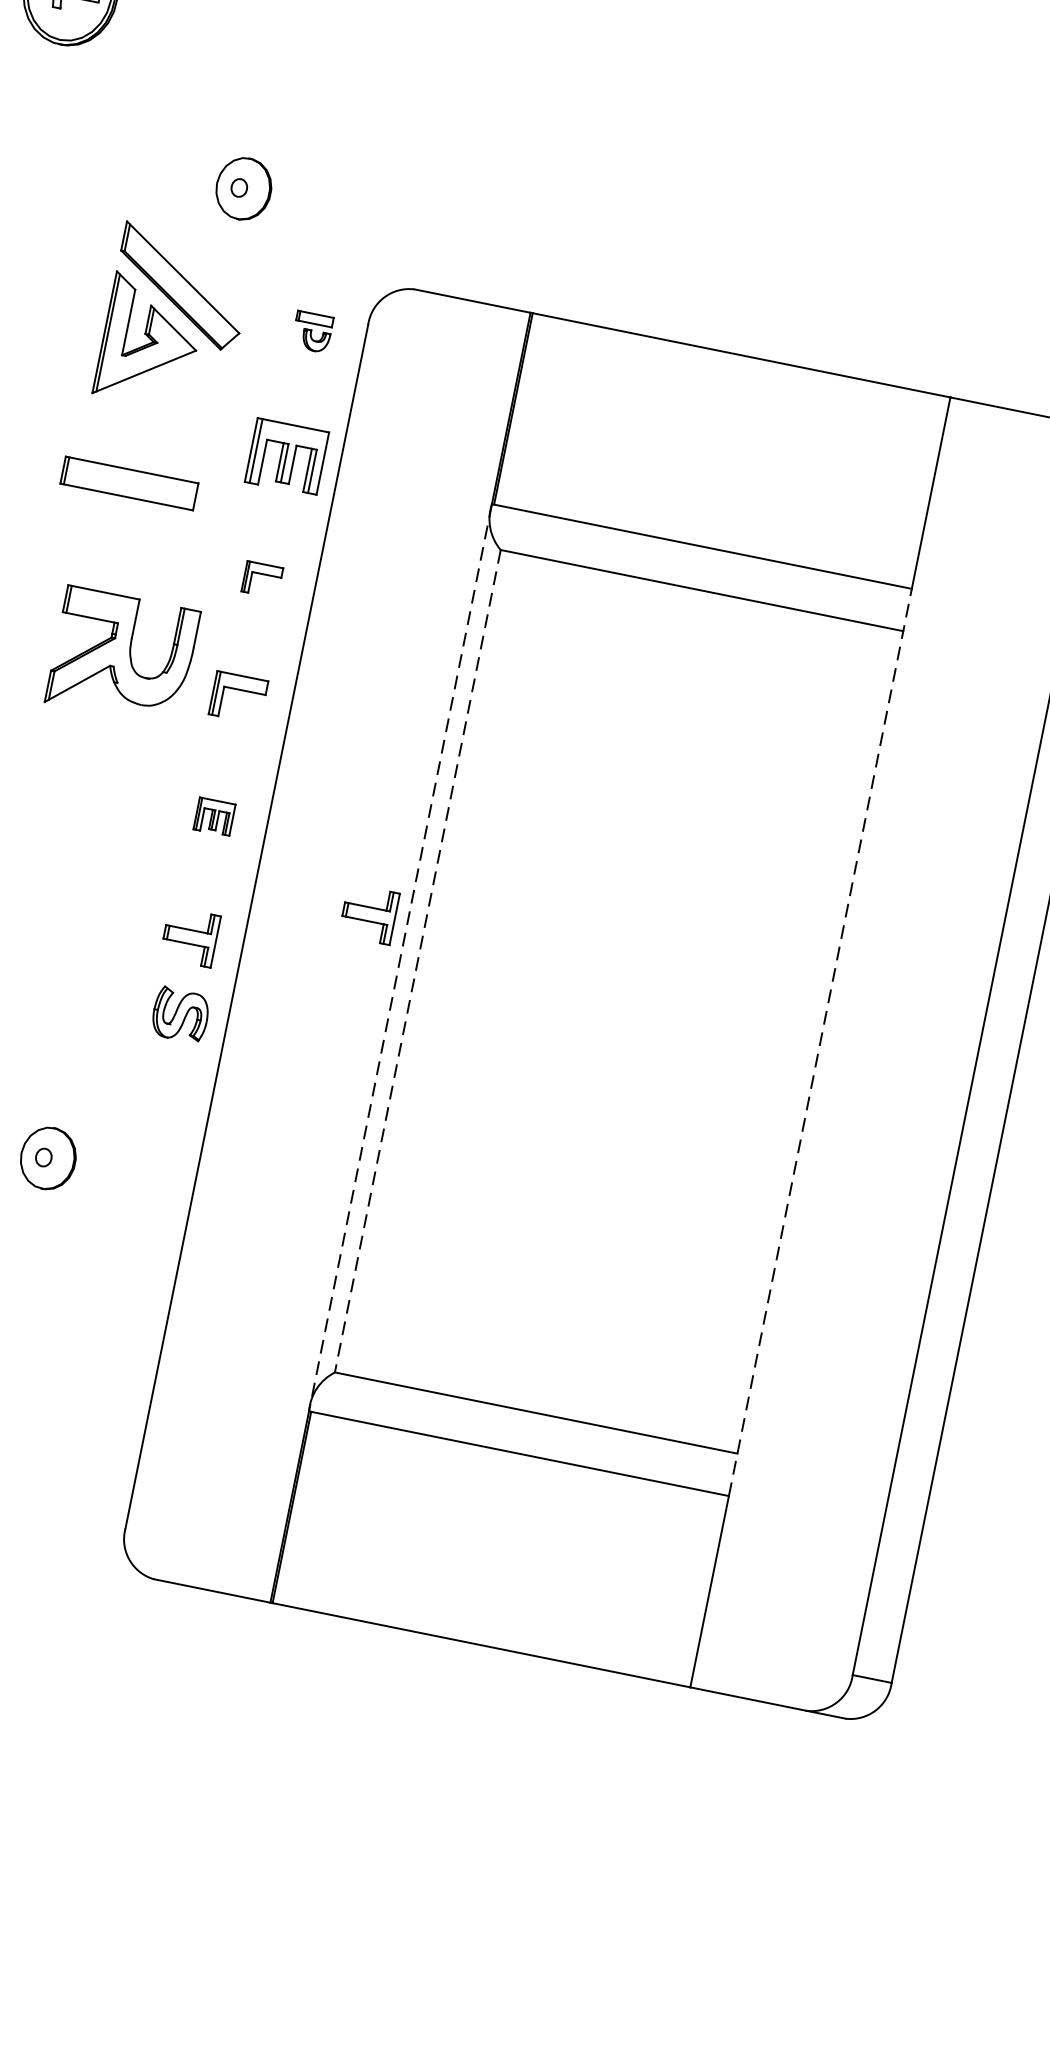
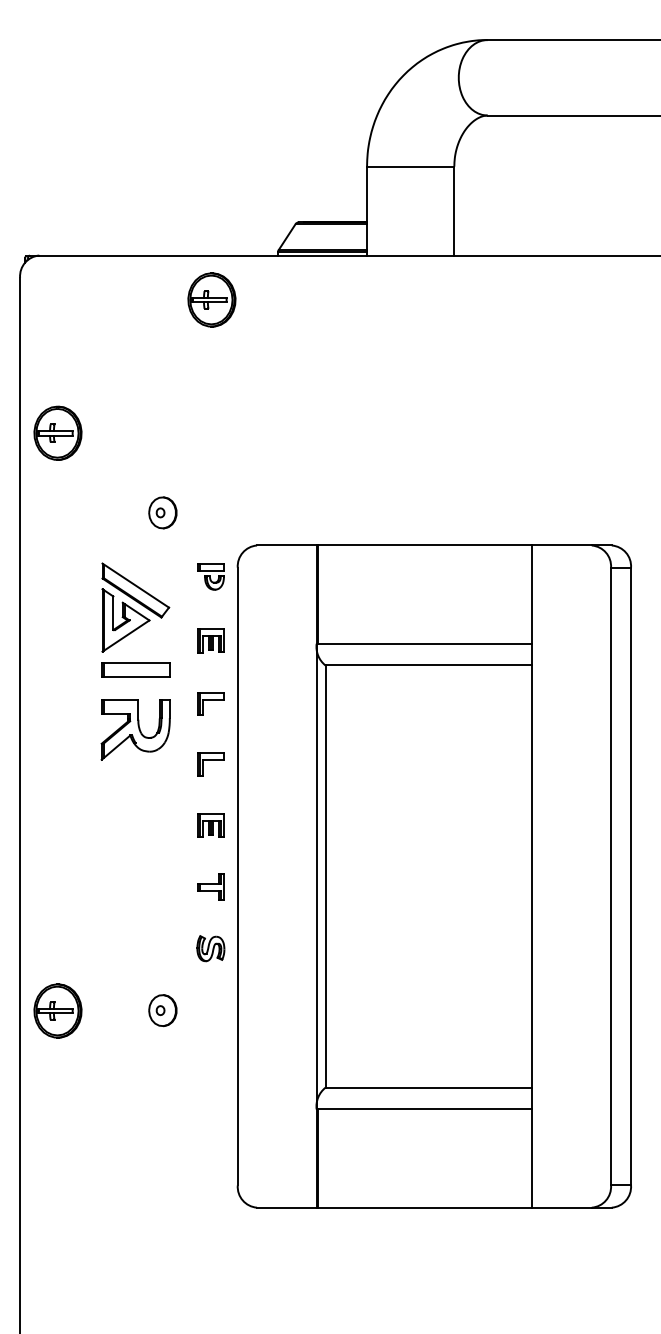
part: (174, 319) -> (135, 607), moved
part: (311, 331) -> (210, 576), size x1.43
part: (286, 456) -> (210, 640), size x0.71
part: (261, 578) -> (210, 703), size x1.43
part: (122, 656) -> (135, 729), moved
part: (213, 816) -> (210, 825), size x1.43
part: (368, 912) -> (296, 857), removed
line: (400, 957) -> (316, 876), dashed -> solid
line: (417, 963) -> (325, 877), dashed -> solid
part: (179, 1014) -> (210, 948), moved
line: (821, 1042) -> (532, 876), dashed -> solid

